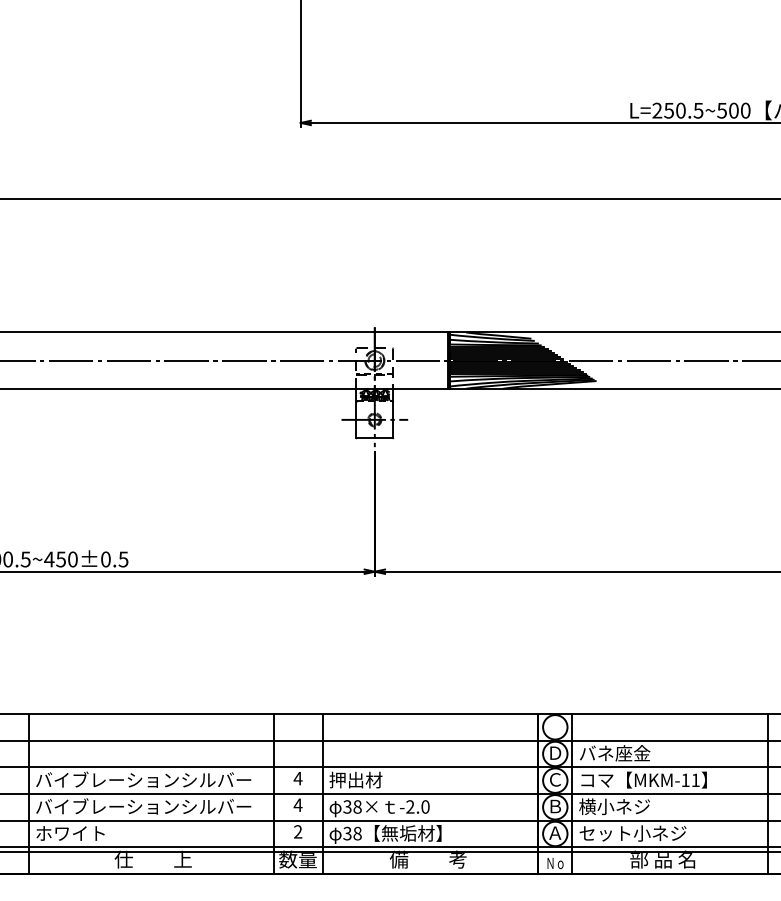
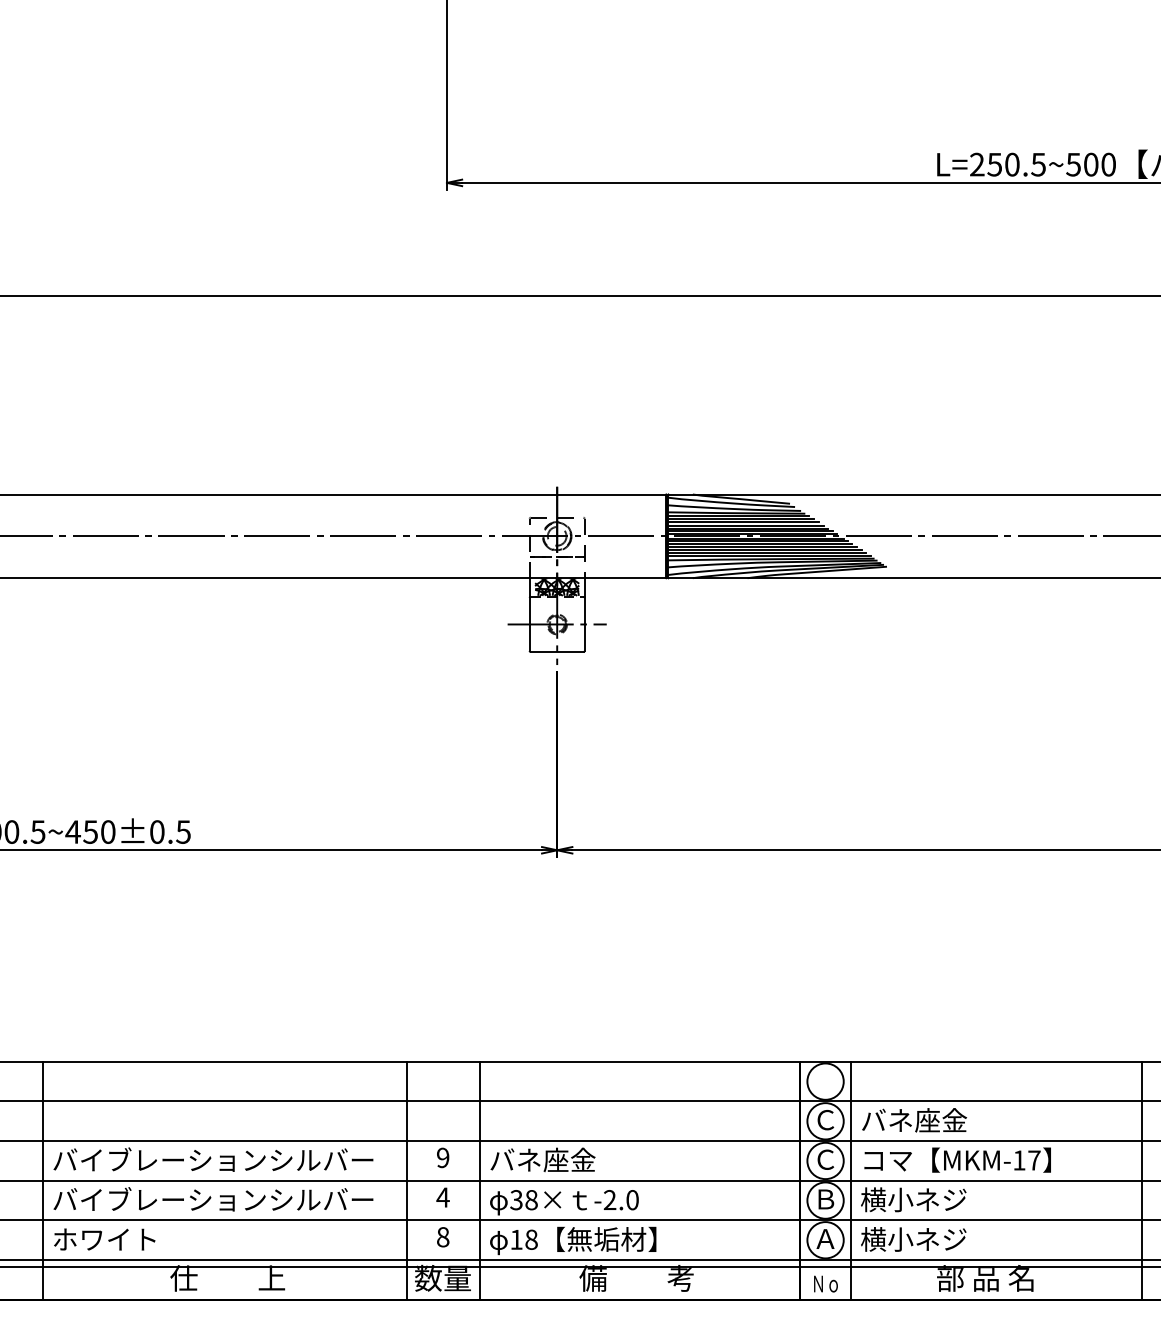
text: (555, 752) -> (825, 1119), Ｄ -> Ｃ
text: (297, 778) -> (442, 1157), 4 -> 9
text: (364, 779) -> (541, 1159), 押出材 -> バネ座金
text: (695, 779) -> (1034, 1159), MKM-11 -> MKM-17
text: (298, 831) -> (443, 1236), 2 -> 8
text: (347, 833) -> (516, 1239), 38 -> 18
text: (632, 833) -> (940, 1239), セット小ネジ -> 横小ネジ

